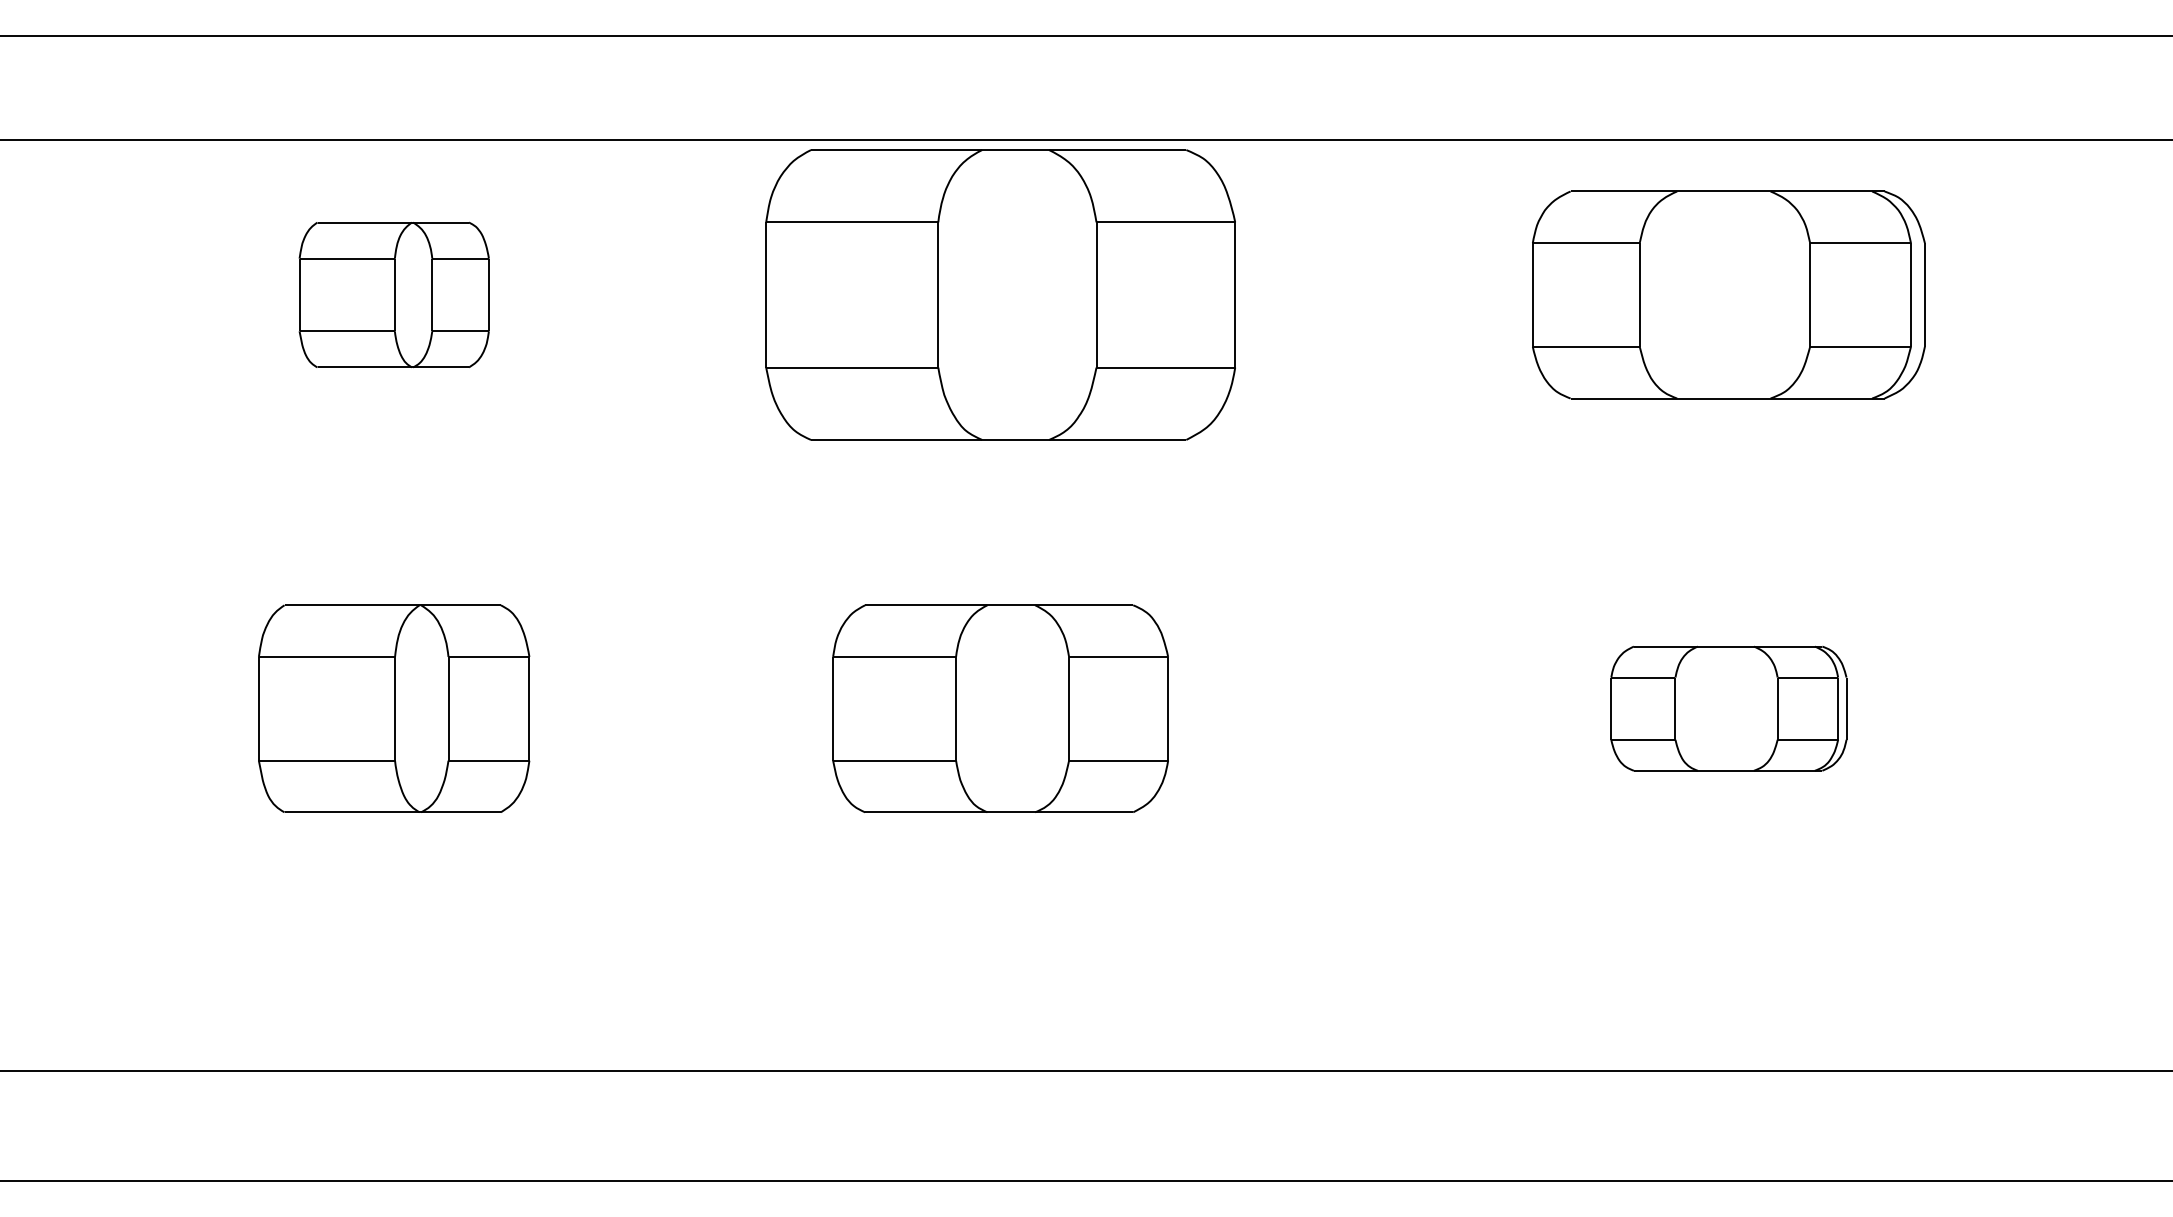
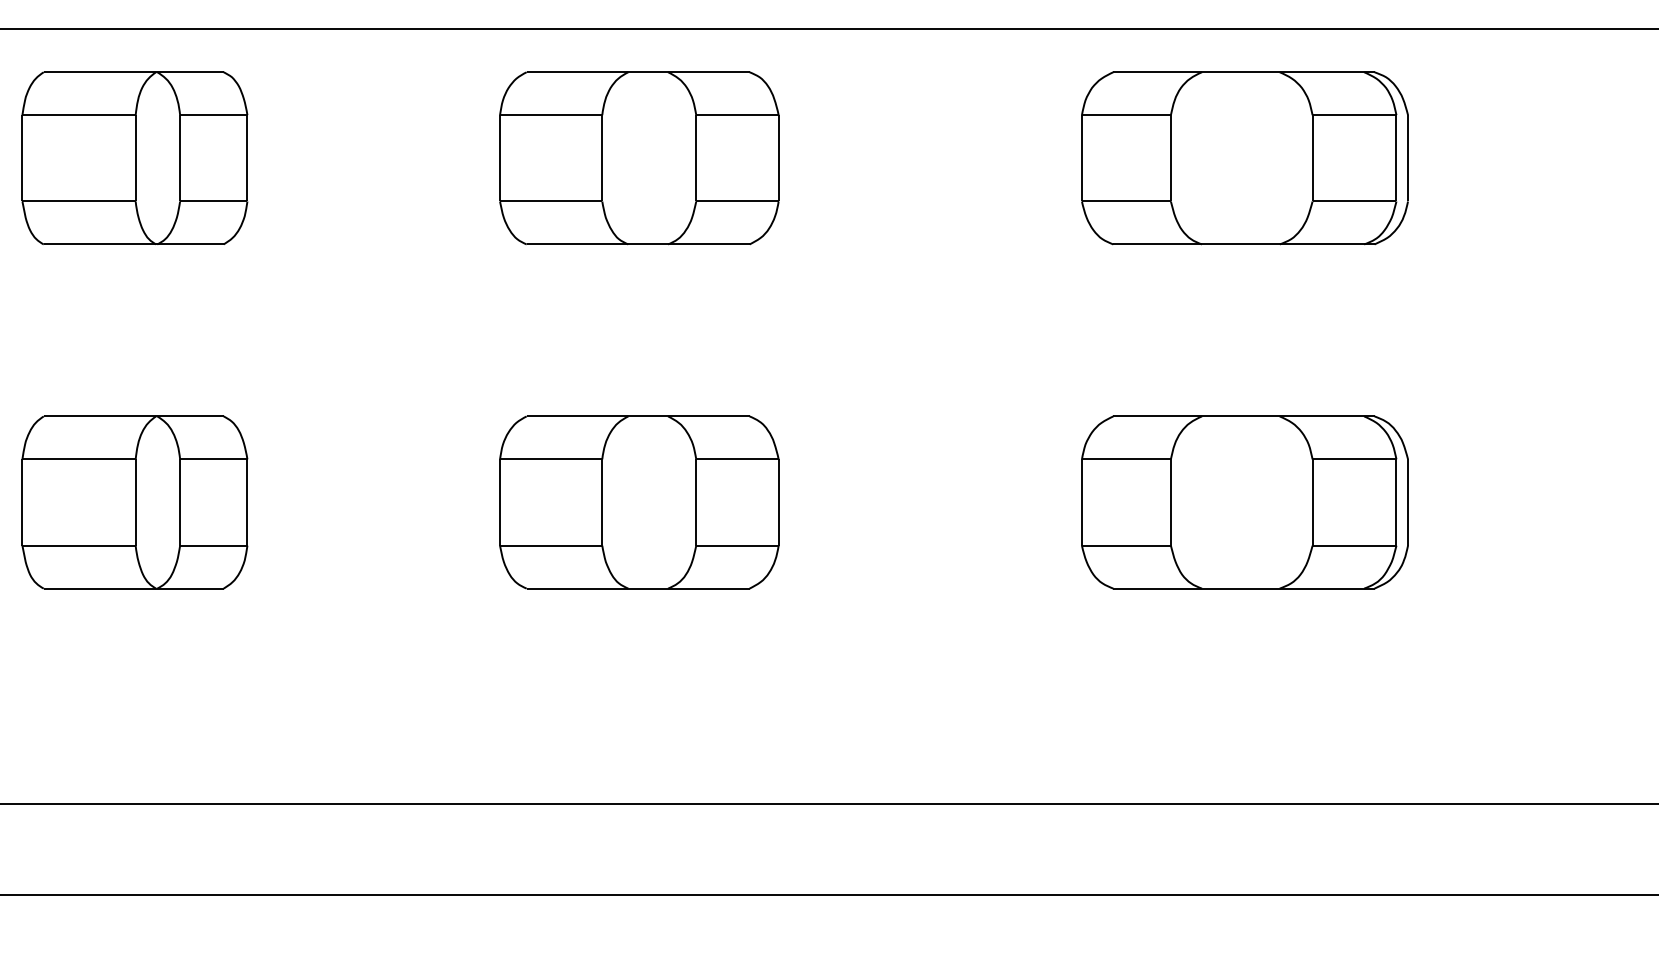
part: (394, 294) -> (135, 157), size x1.43
part: (1000, 294) -> (639, 157), size x0.71
part: (1728, 708) -> (1244, 502), size x1.67

